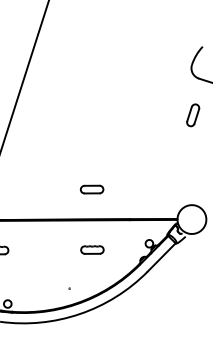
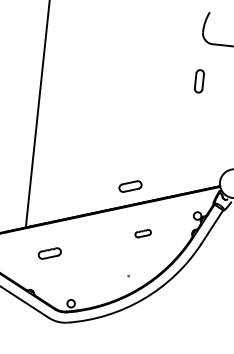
part: (192, 115) -> (198, 81), moved
part: (92, 189) -> (130, 186), moved
part: (92, 249) -> (143, 233), size x0.7

